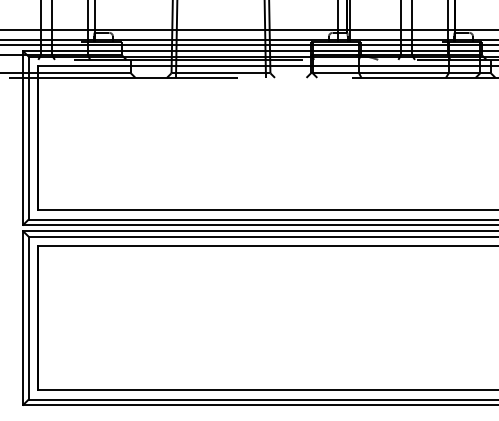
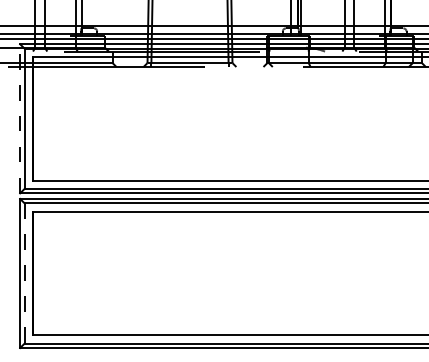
line: (23, 138) -> (20, 119), solid -> dashed
line: (28, 318) -> (24, 273), solid -> dashed

